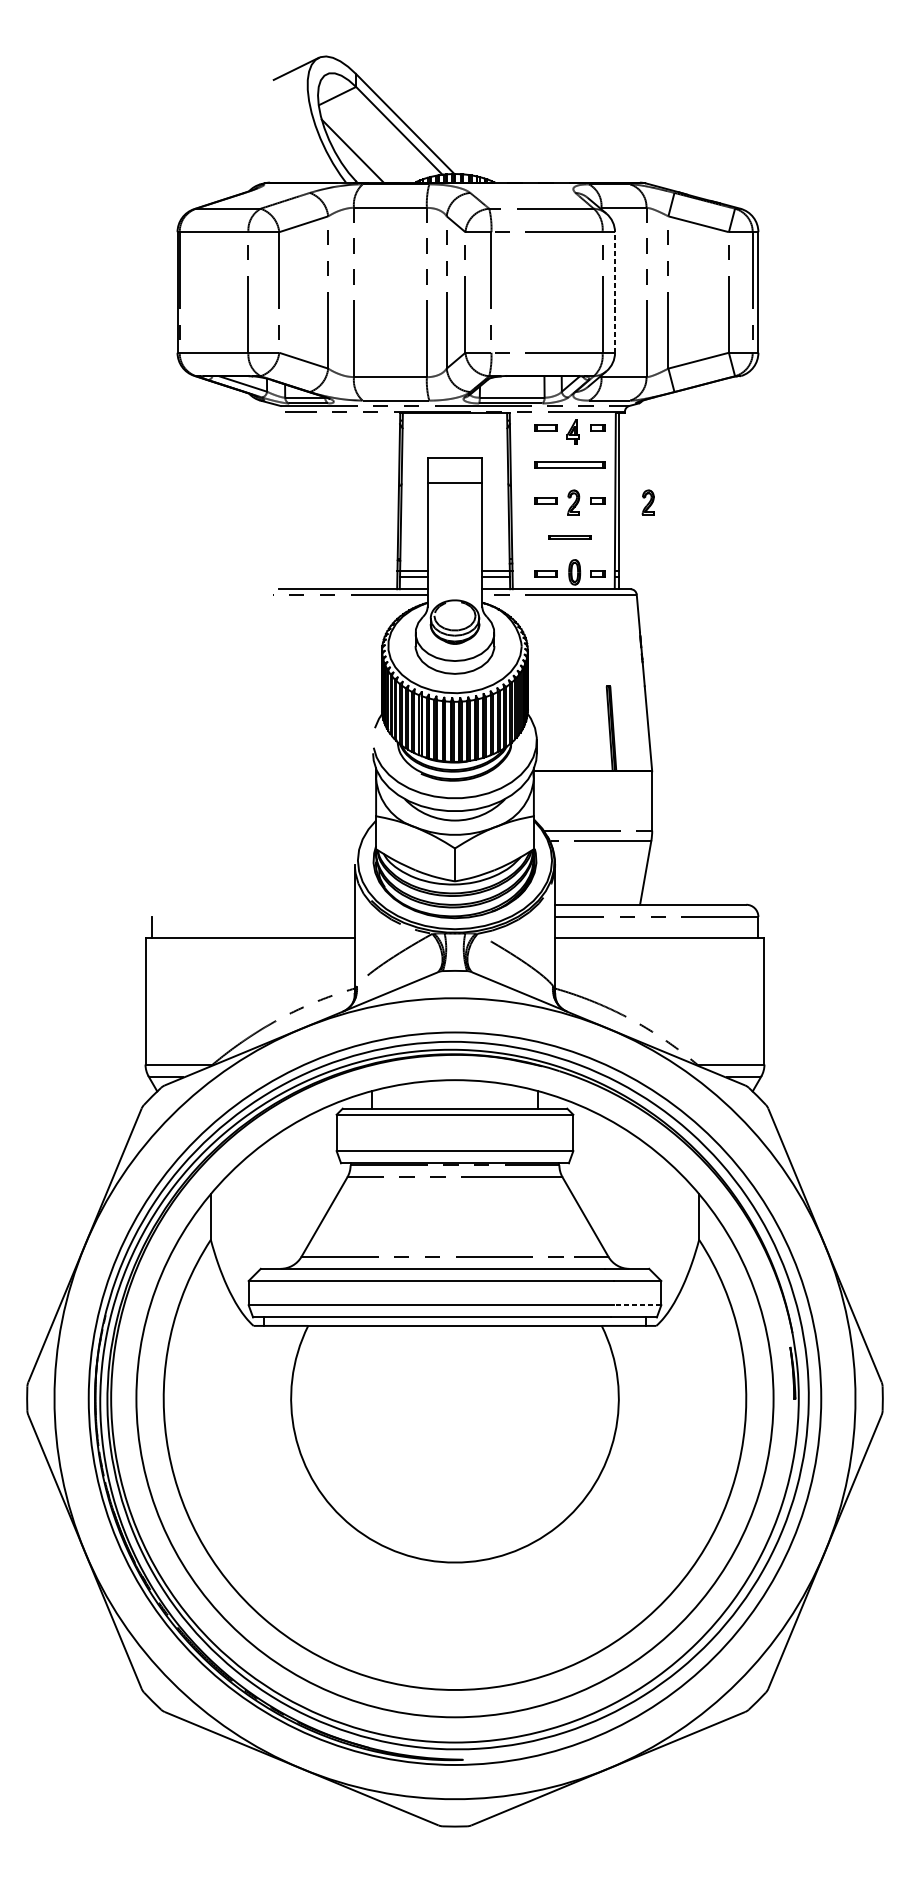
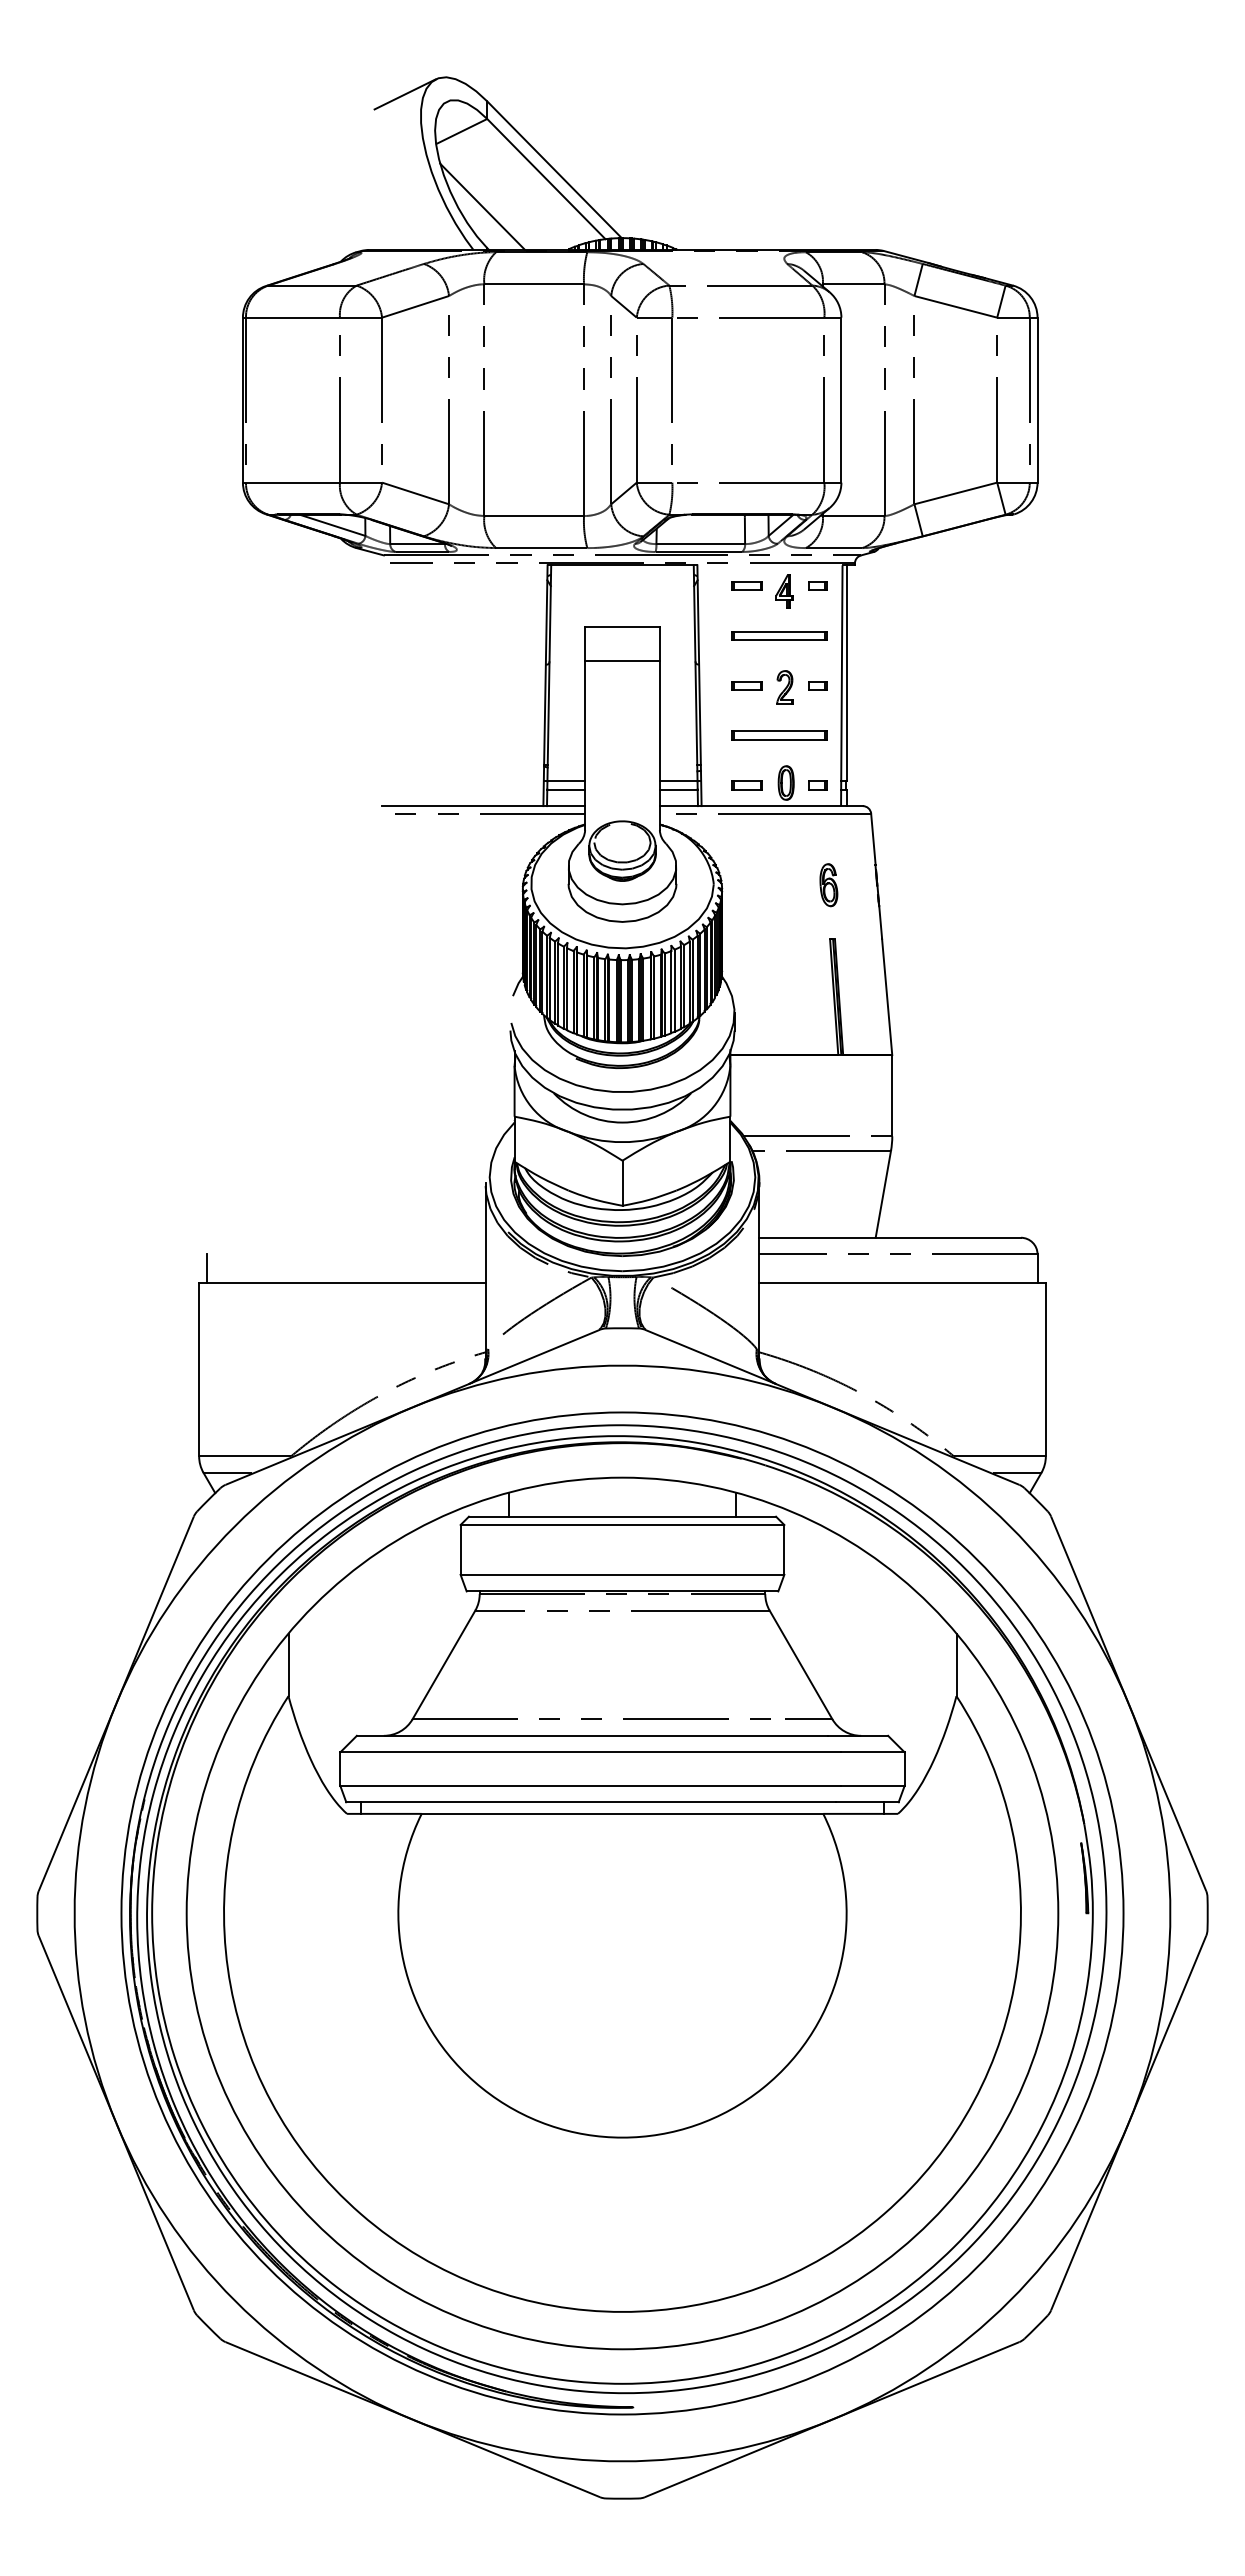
line: (615, 292) -> (841, 399), dashed -> solid
part: (647, 502) -> (886, 687), removed
part: (569, 537) -> (779, 735), size x1.67
part: (605, 647) -> (828, 885), added
line: (637, 1305) -> (872, 1785), dashed -> solid

